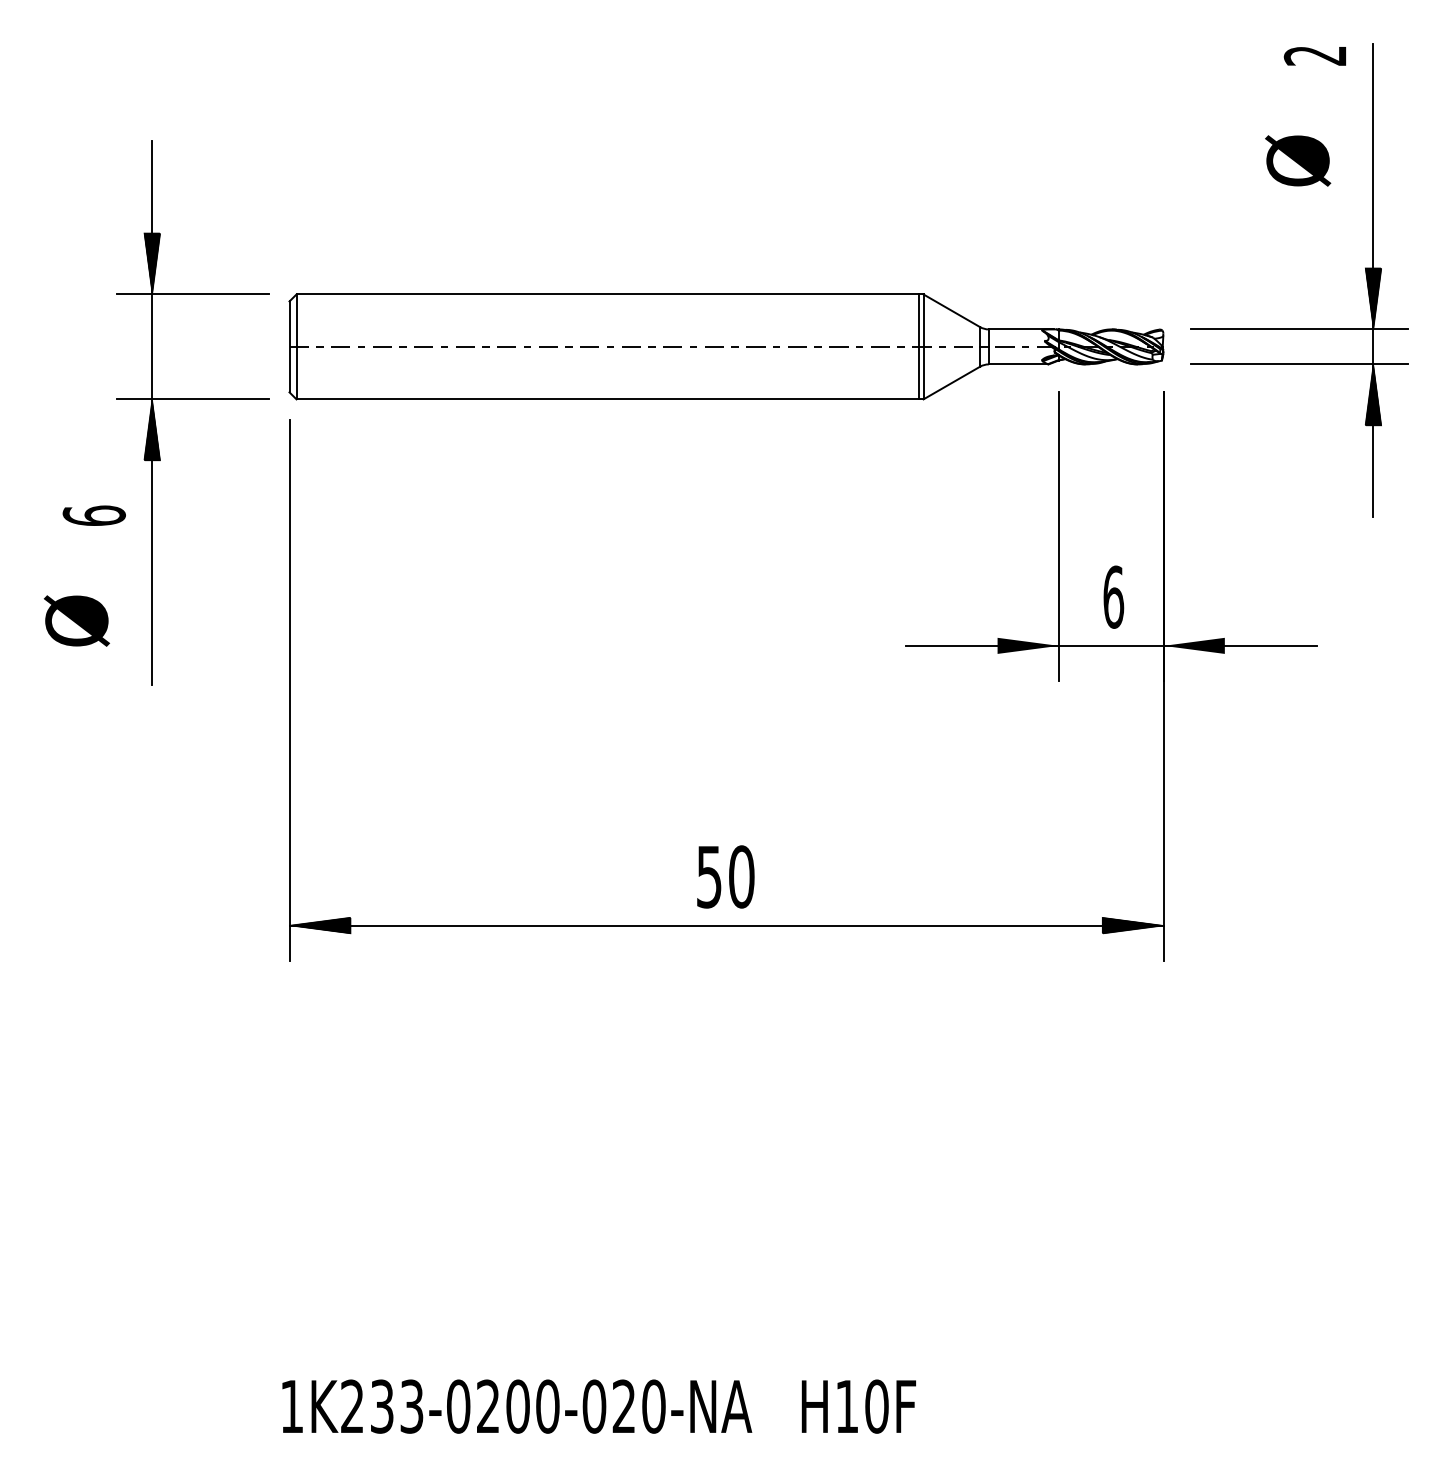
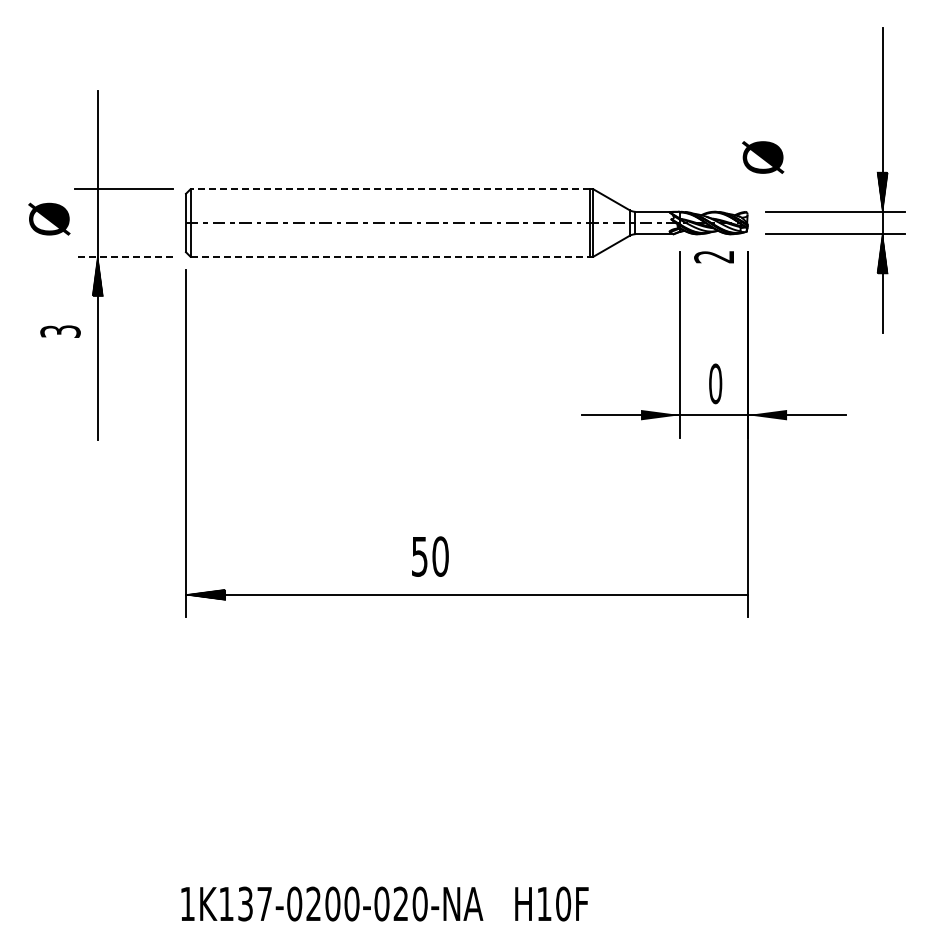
text: (1314, 56) -> (713, 257), moved
text: (1298, 160) -> (763, 157), moved
hatch: (151, 263) -> (97, 169), removed
line: (607, 294) -> (390, 189), solid -> dashed
line: (193, 398) -> (124, 256), solid -> dashed
line: (607, 398) -> (390, 256), solid -> dashed
text: (94, 515) -> (60, 331), 6 -> 3
text: (1113, 596) -> (715, 383), 6 -> 0
text: (77, 619) -> (49, 218), moved
text: (726, 876) -> (430, 556), moved
hatch: (1132, 924) -> (727, 594), removed
text: (382, 1405) -> (245, 903), 1K233-0200-020-NA -> 1K137-0200-020-NA

